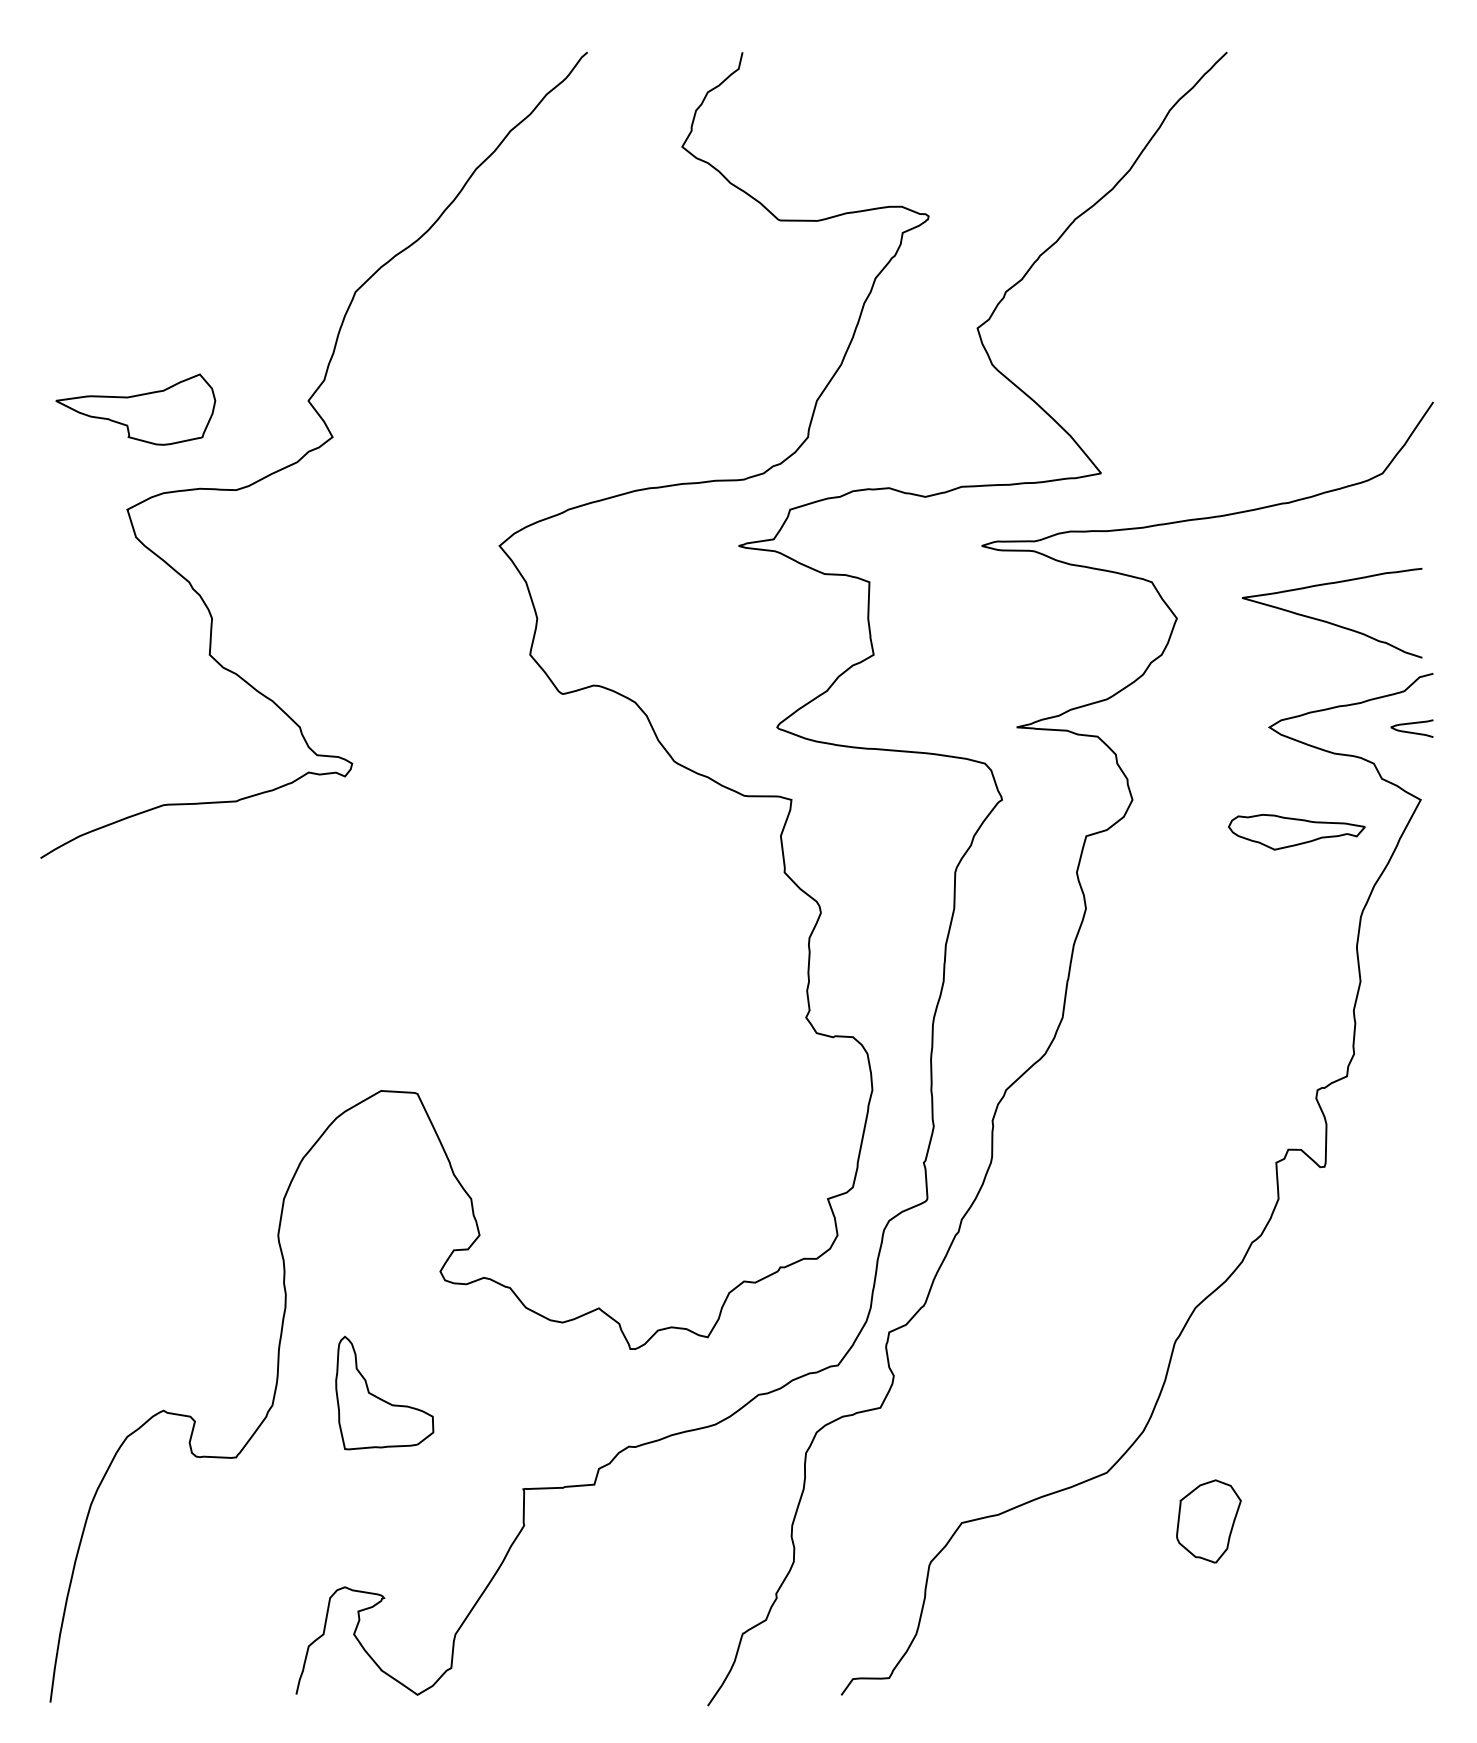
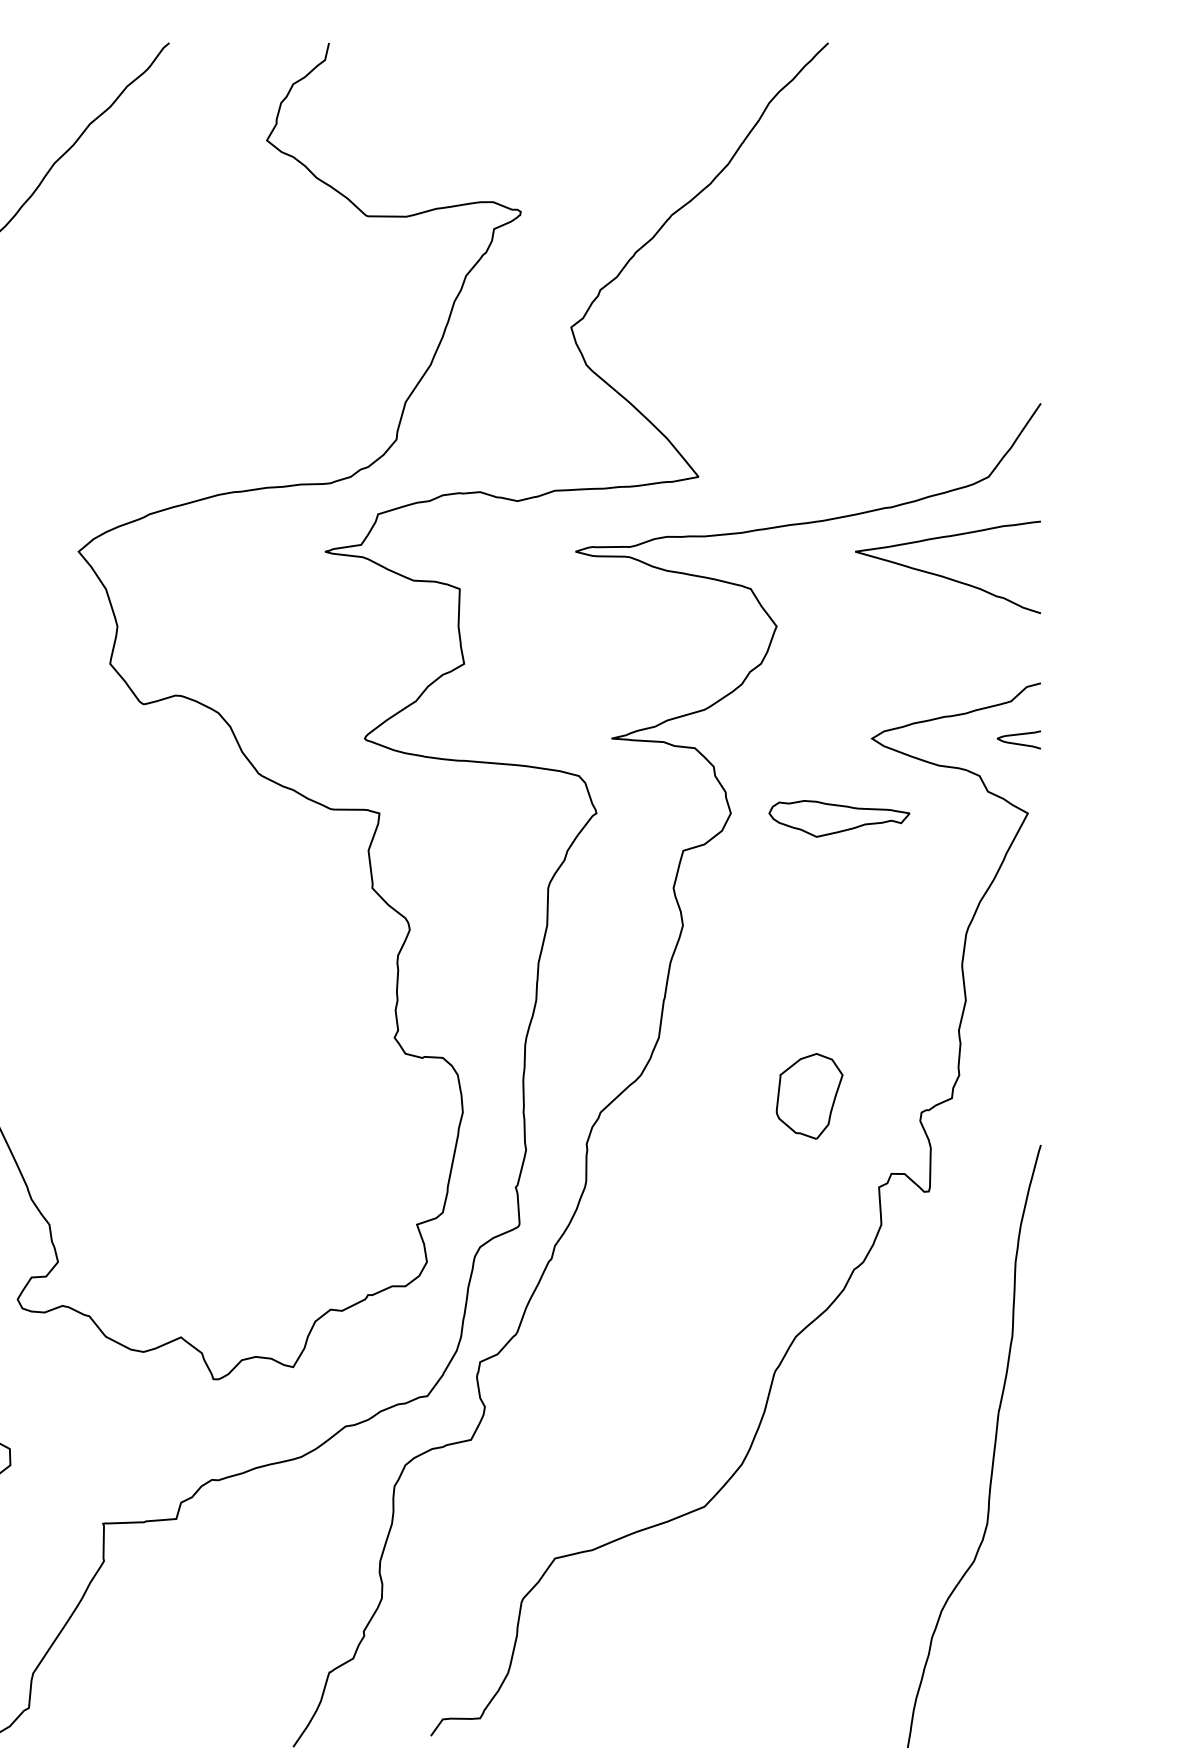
curve: (1328, 621) -> (944, 575), moved
part: (1296, 832) -> (839, 819), moved
curve: (1387, 1414) -> (993, 1446), added
part: (1208, 1521) -> (809, 1096), moved

